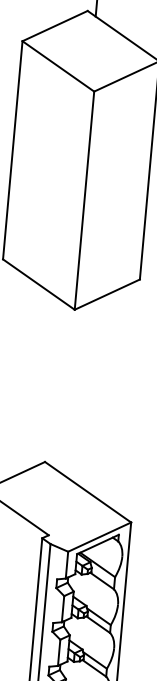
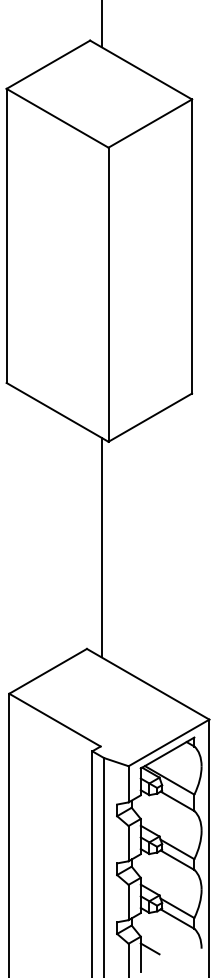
line: (62, 387) -> (101, 547), added

